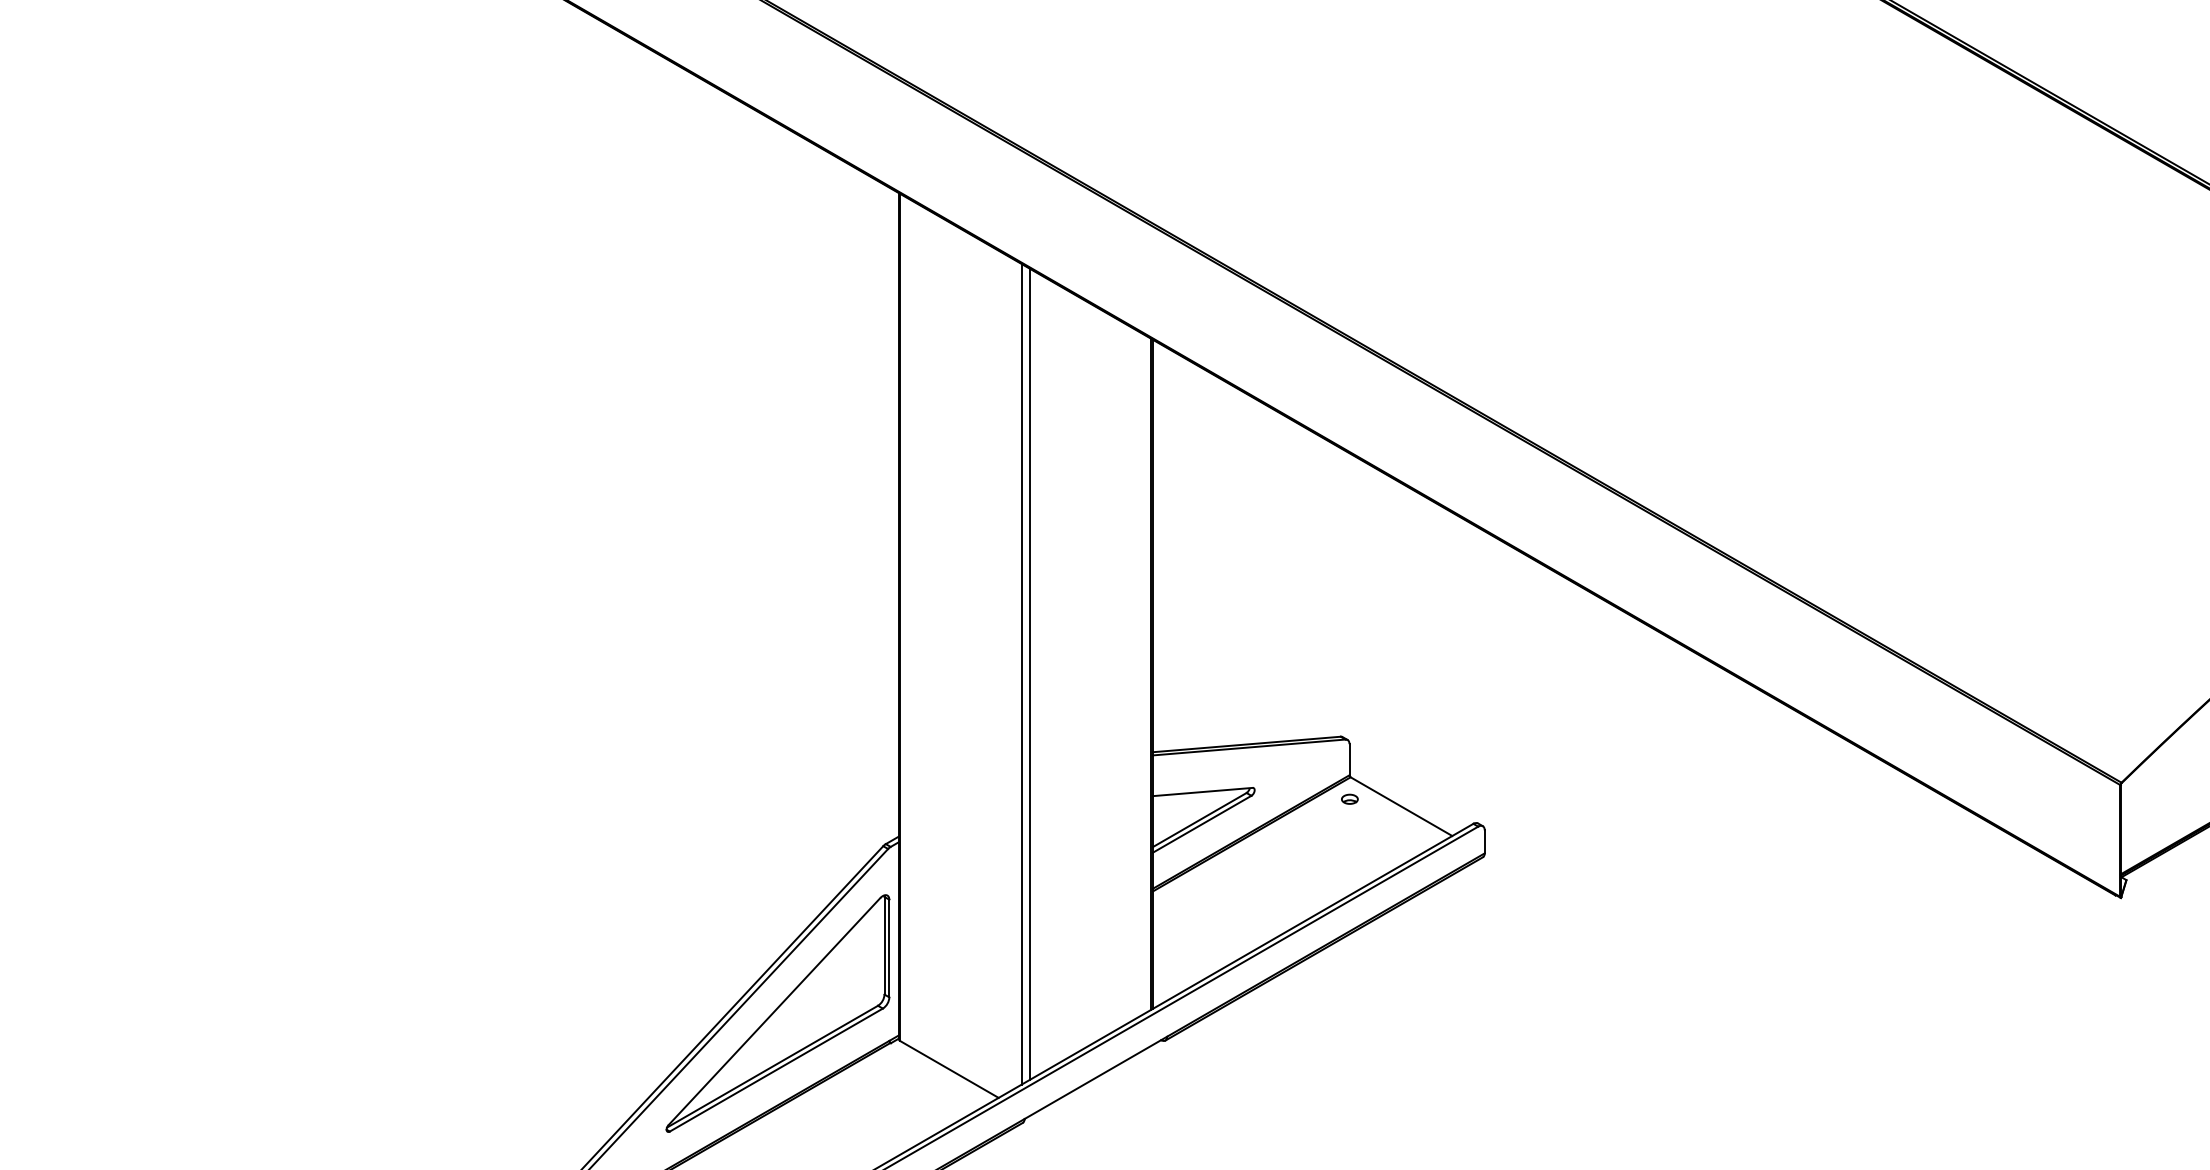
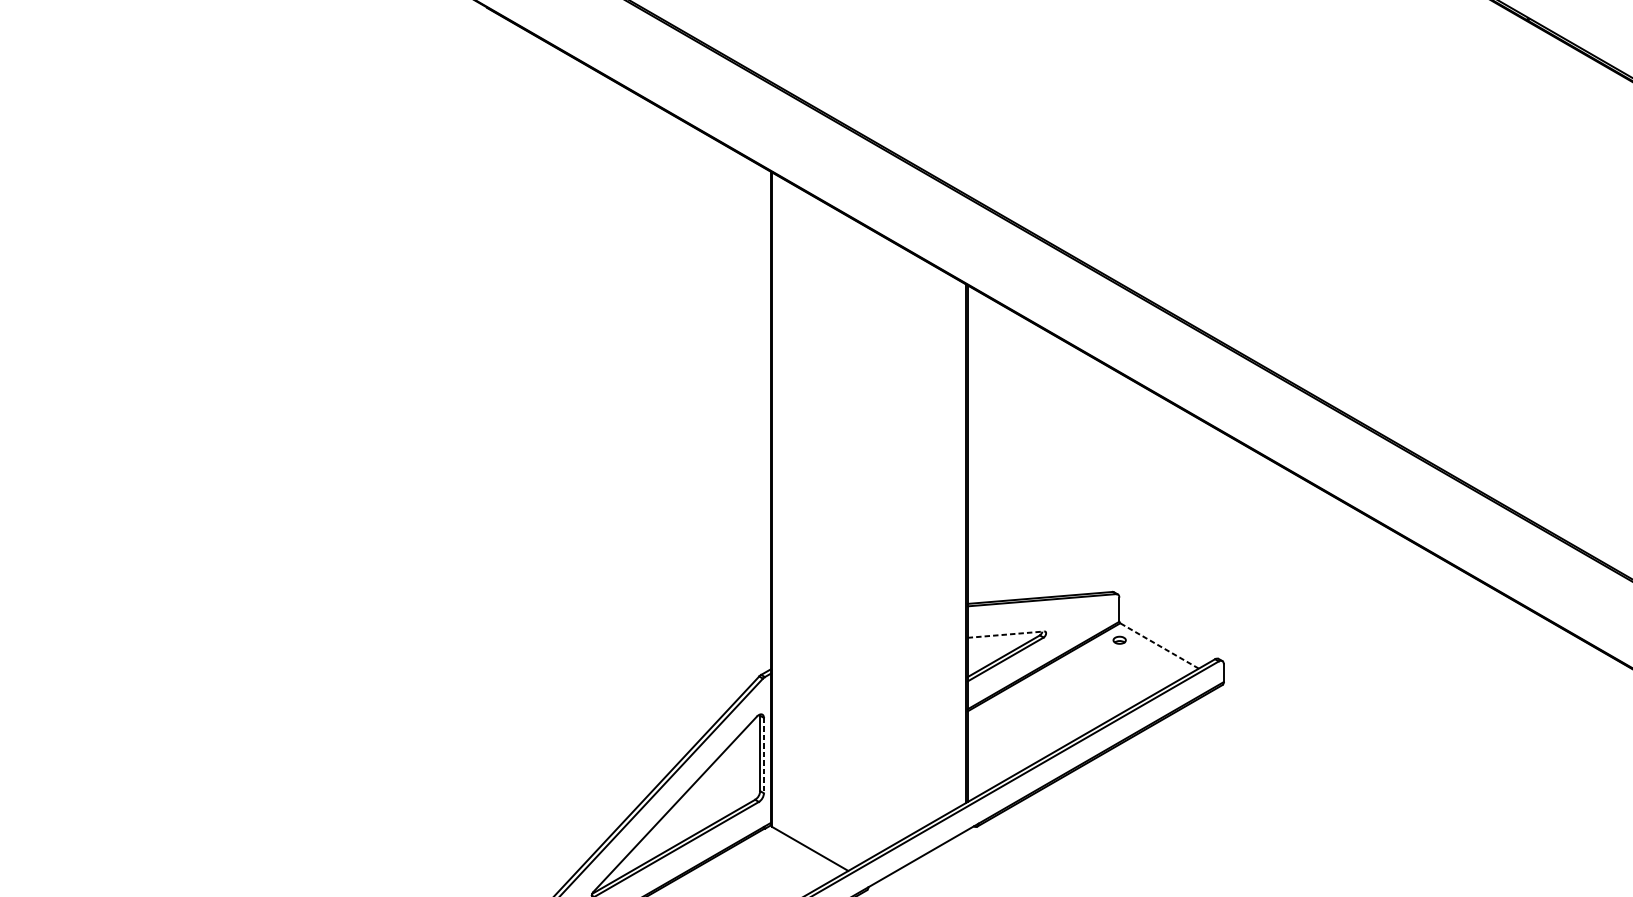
line: (1029, 673) -> (872, 543), removed
line: (1021, 674) -> (866, 543), removed
line: (1202, 792) -> (1005, 635), solid -> dashed
line: (1401, 806) -> (1159, 645), solid -> dashed
line: (889, 948) -> (764, 755), solid -> dashed

